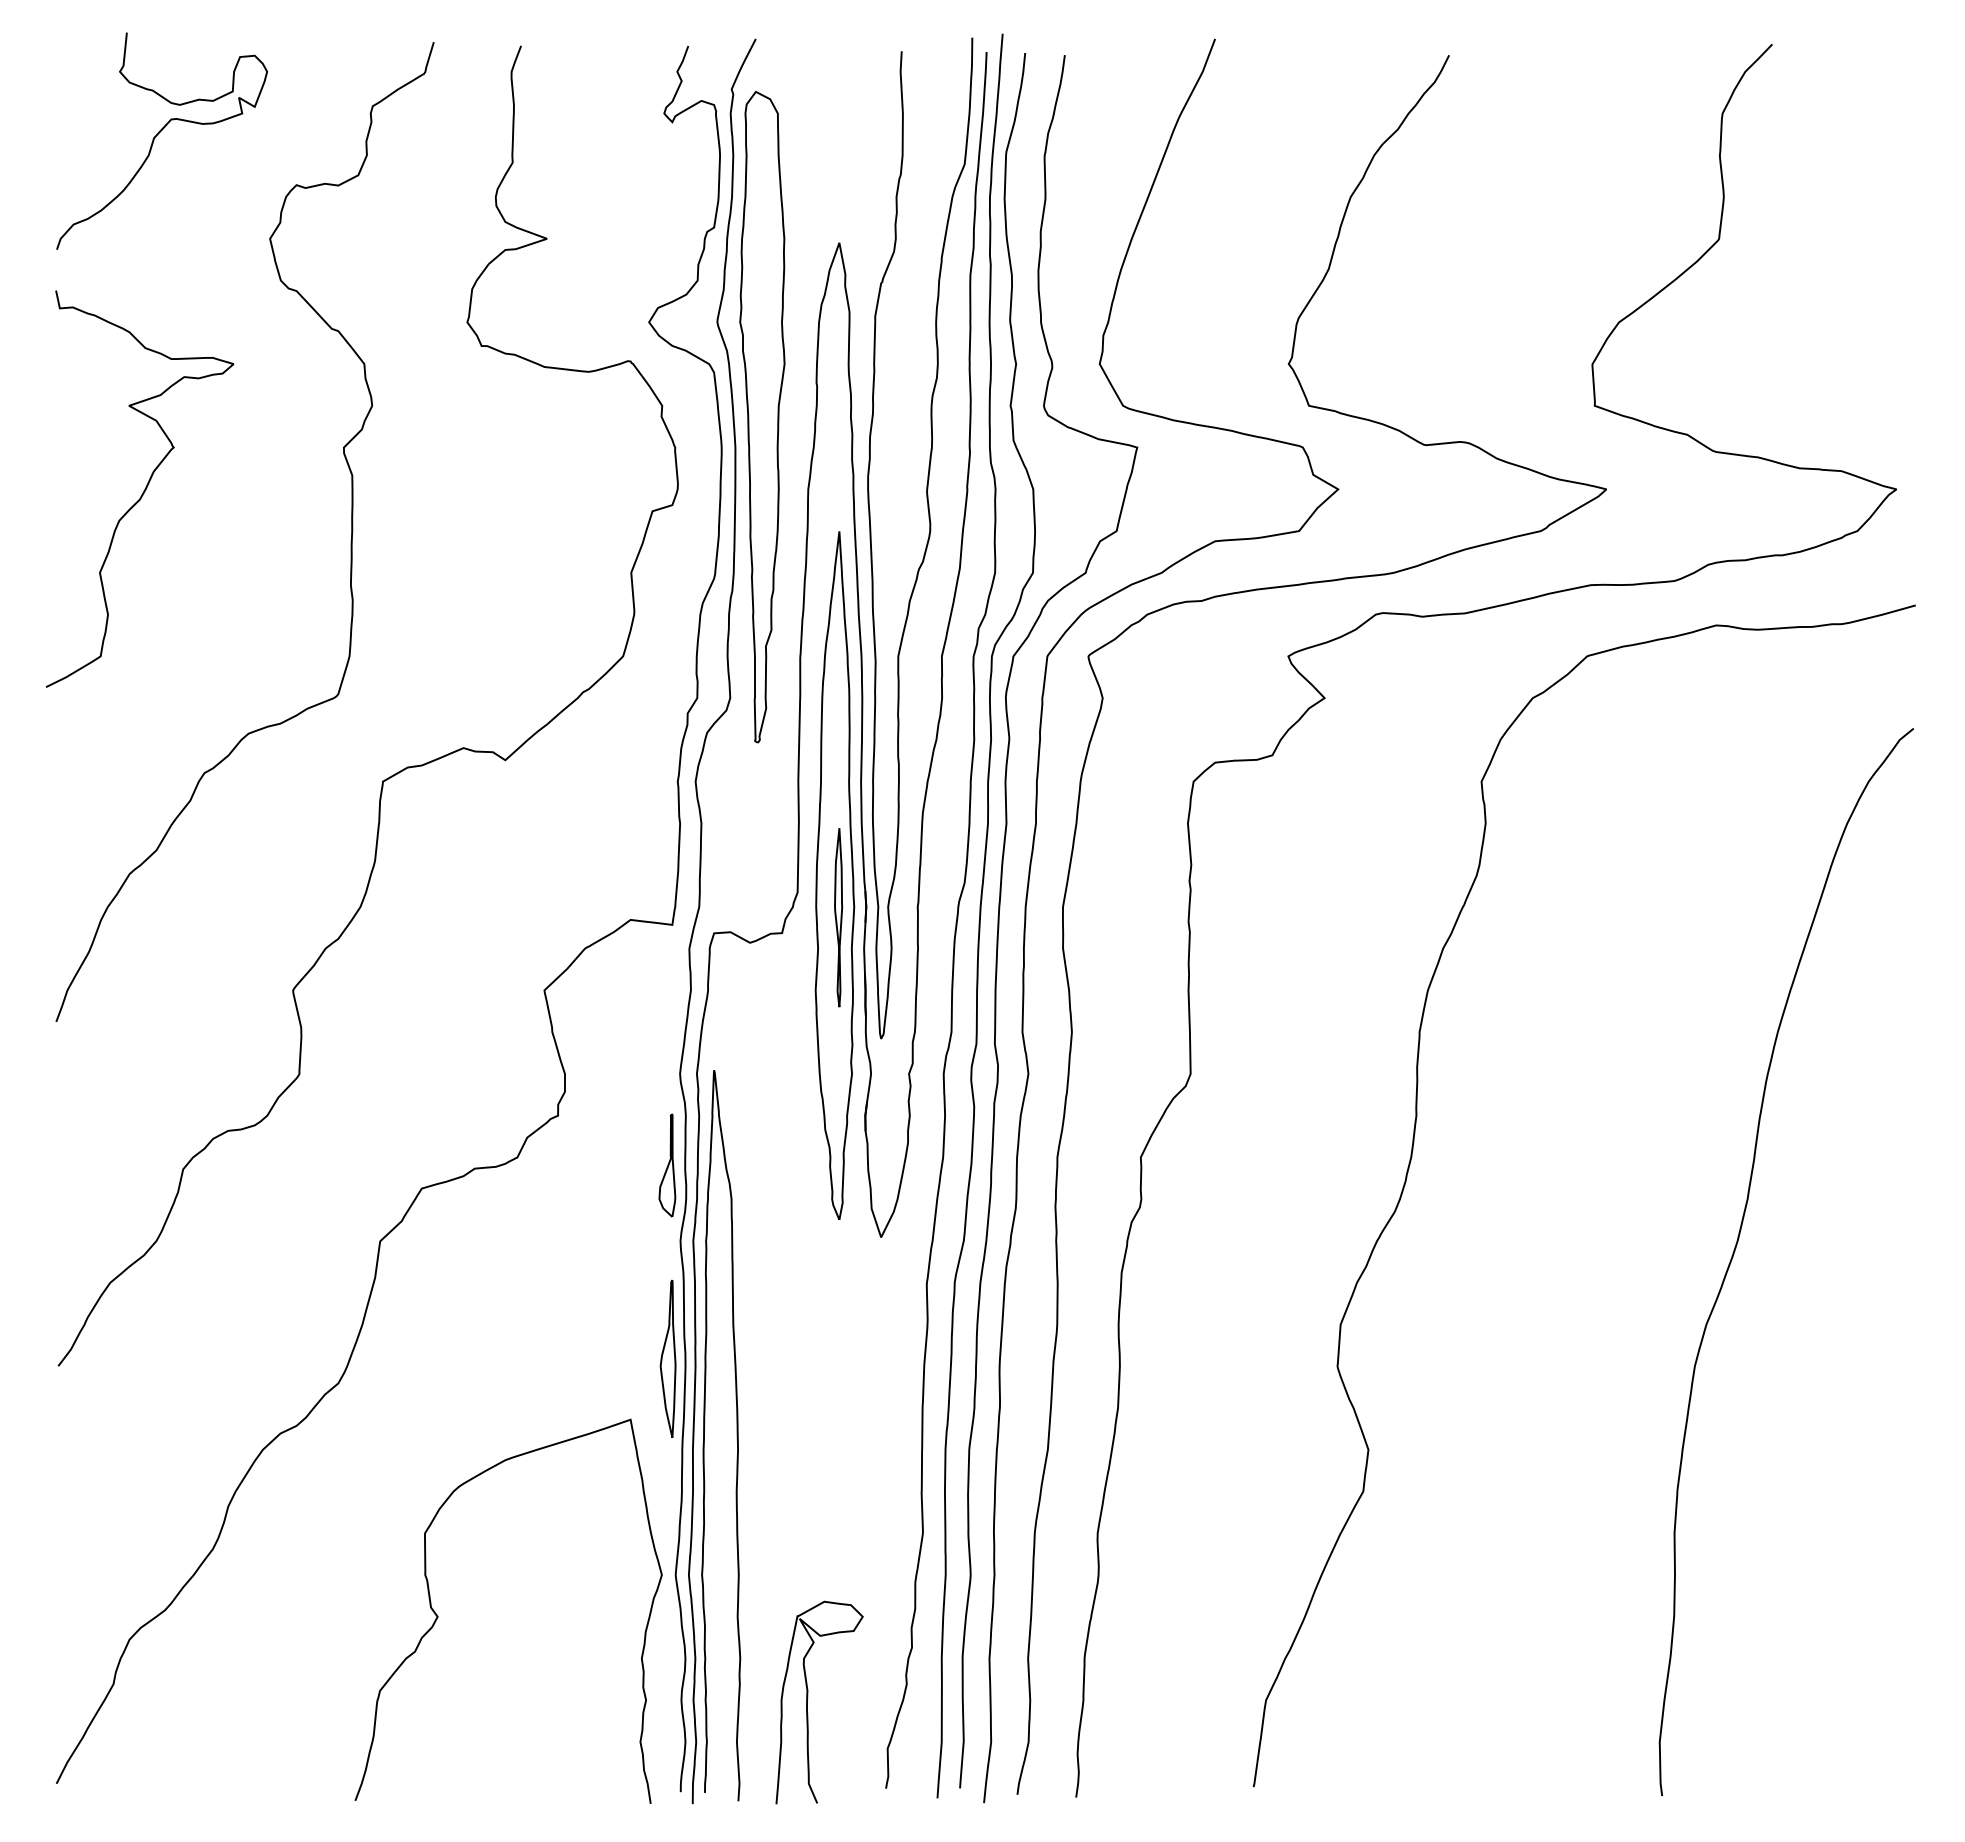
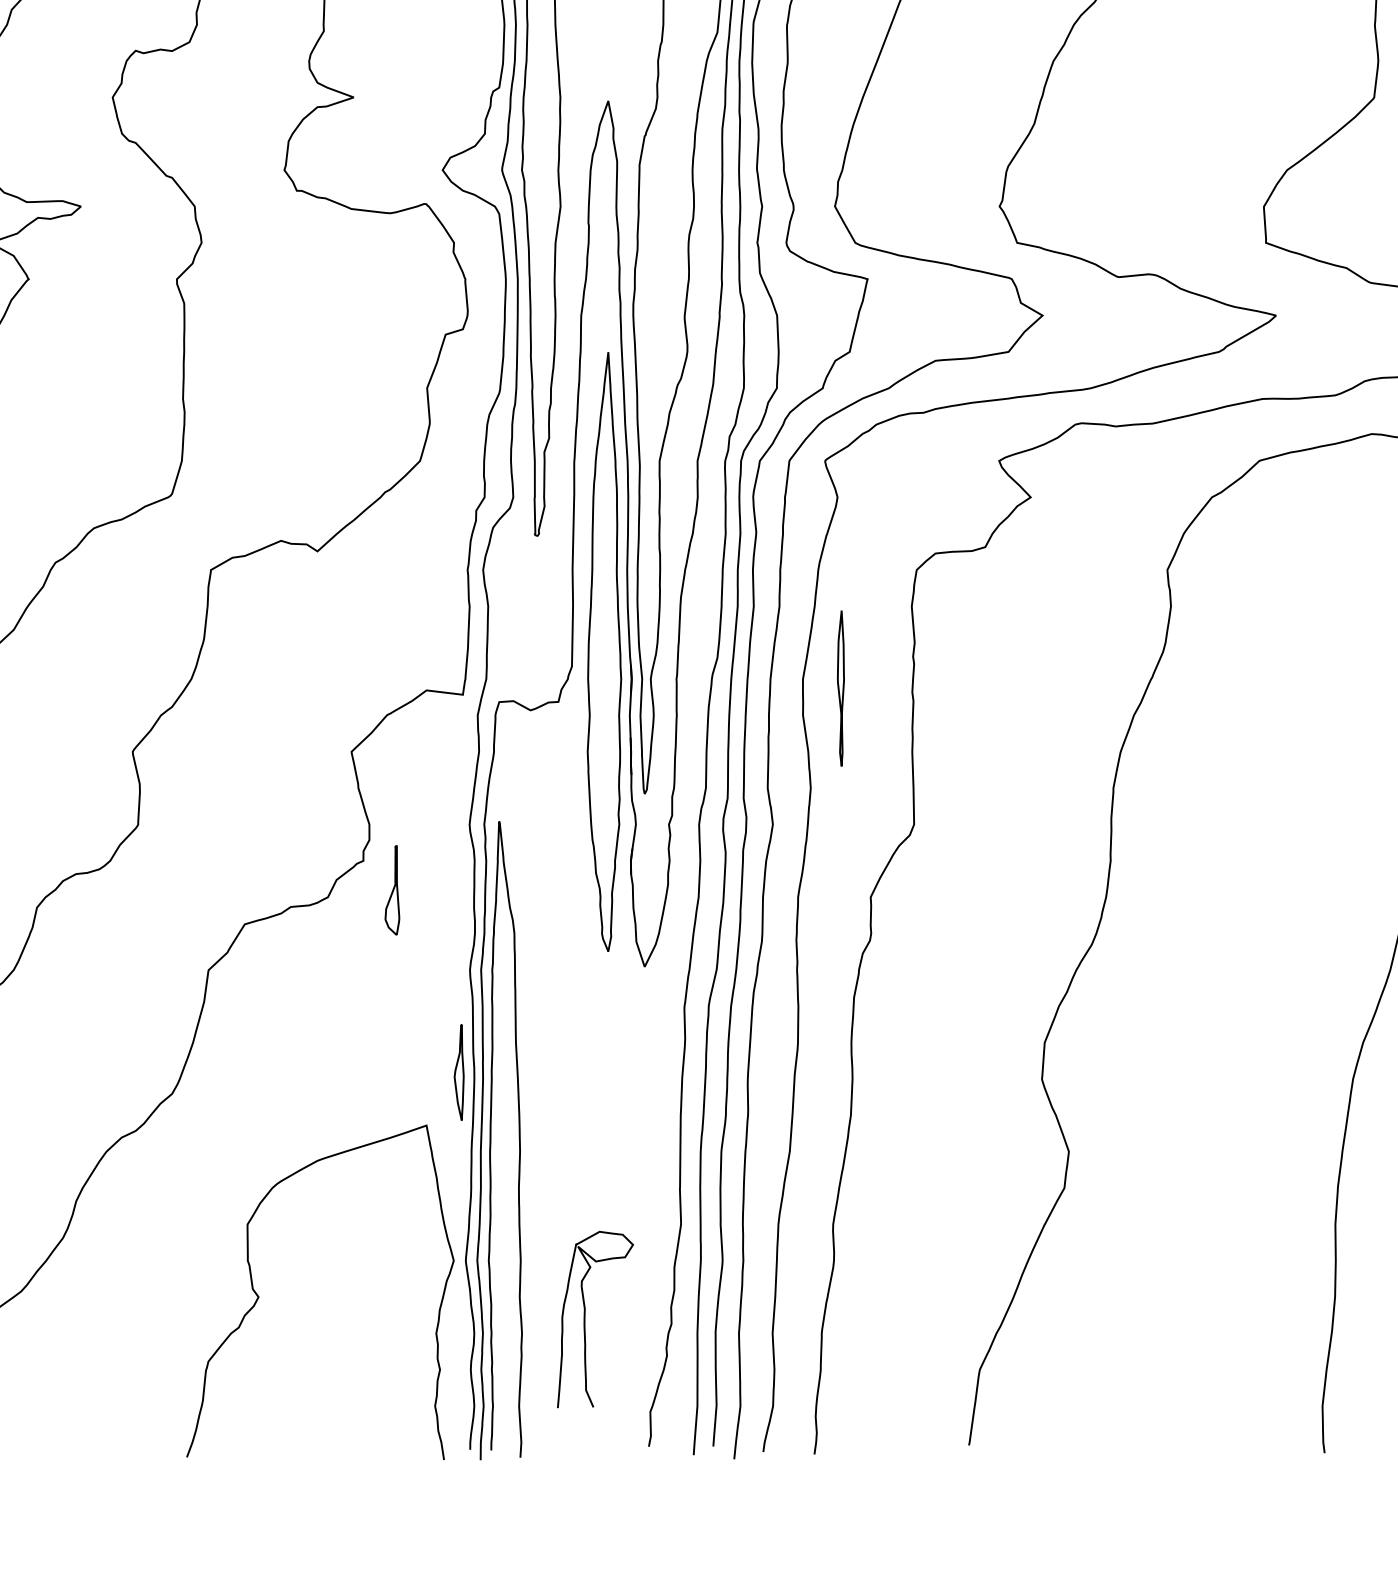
part: (838, 917) -> (840, 688), moved
part: (667, 1165) -> (392, 890), moved
part: (667, 1358) -> (458, 1072), size x0.7
curve: (807, 1702) -> (584, 1319), moved

